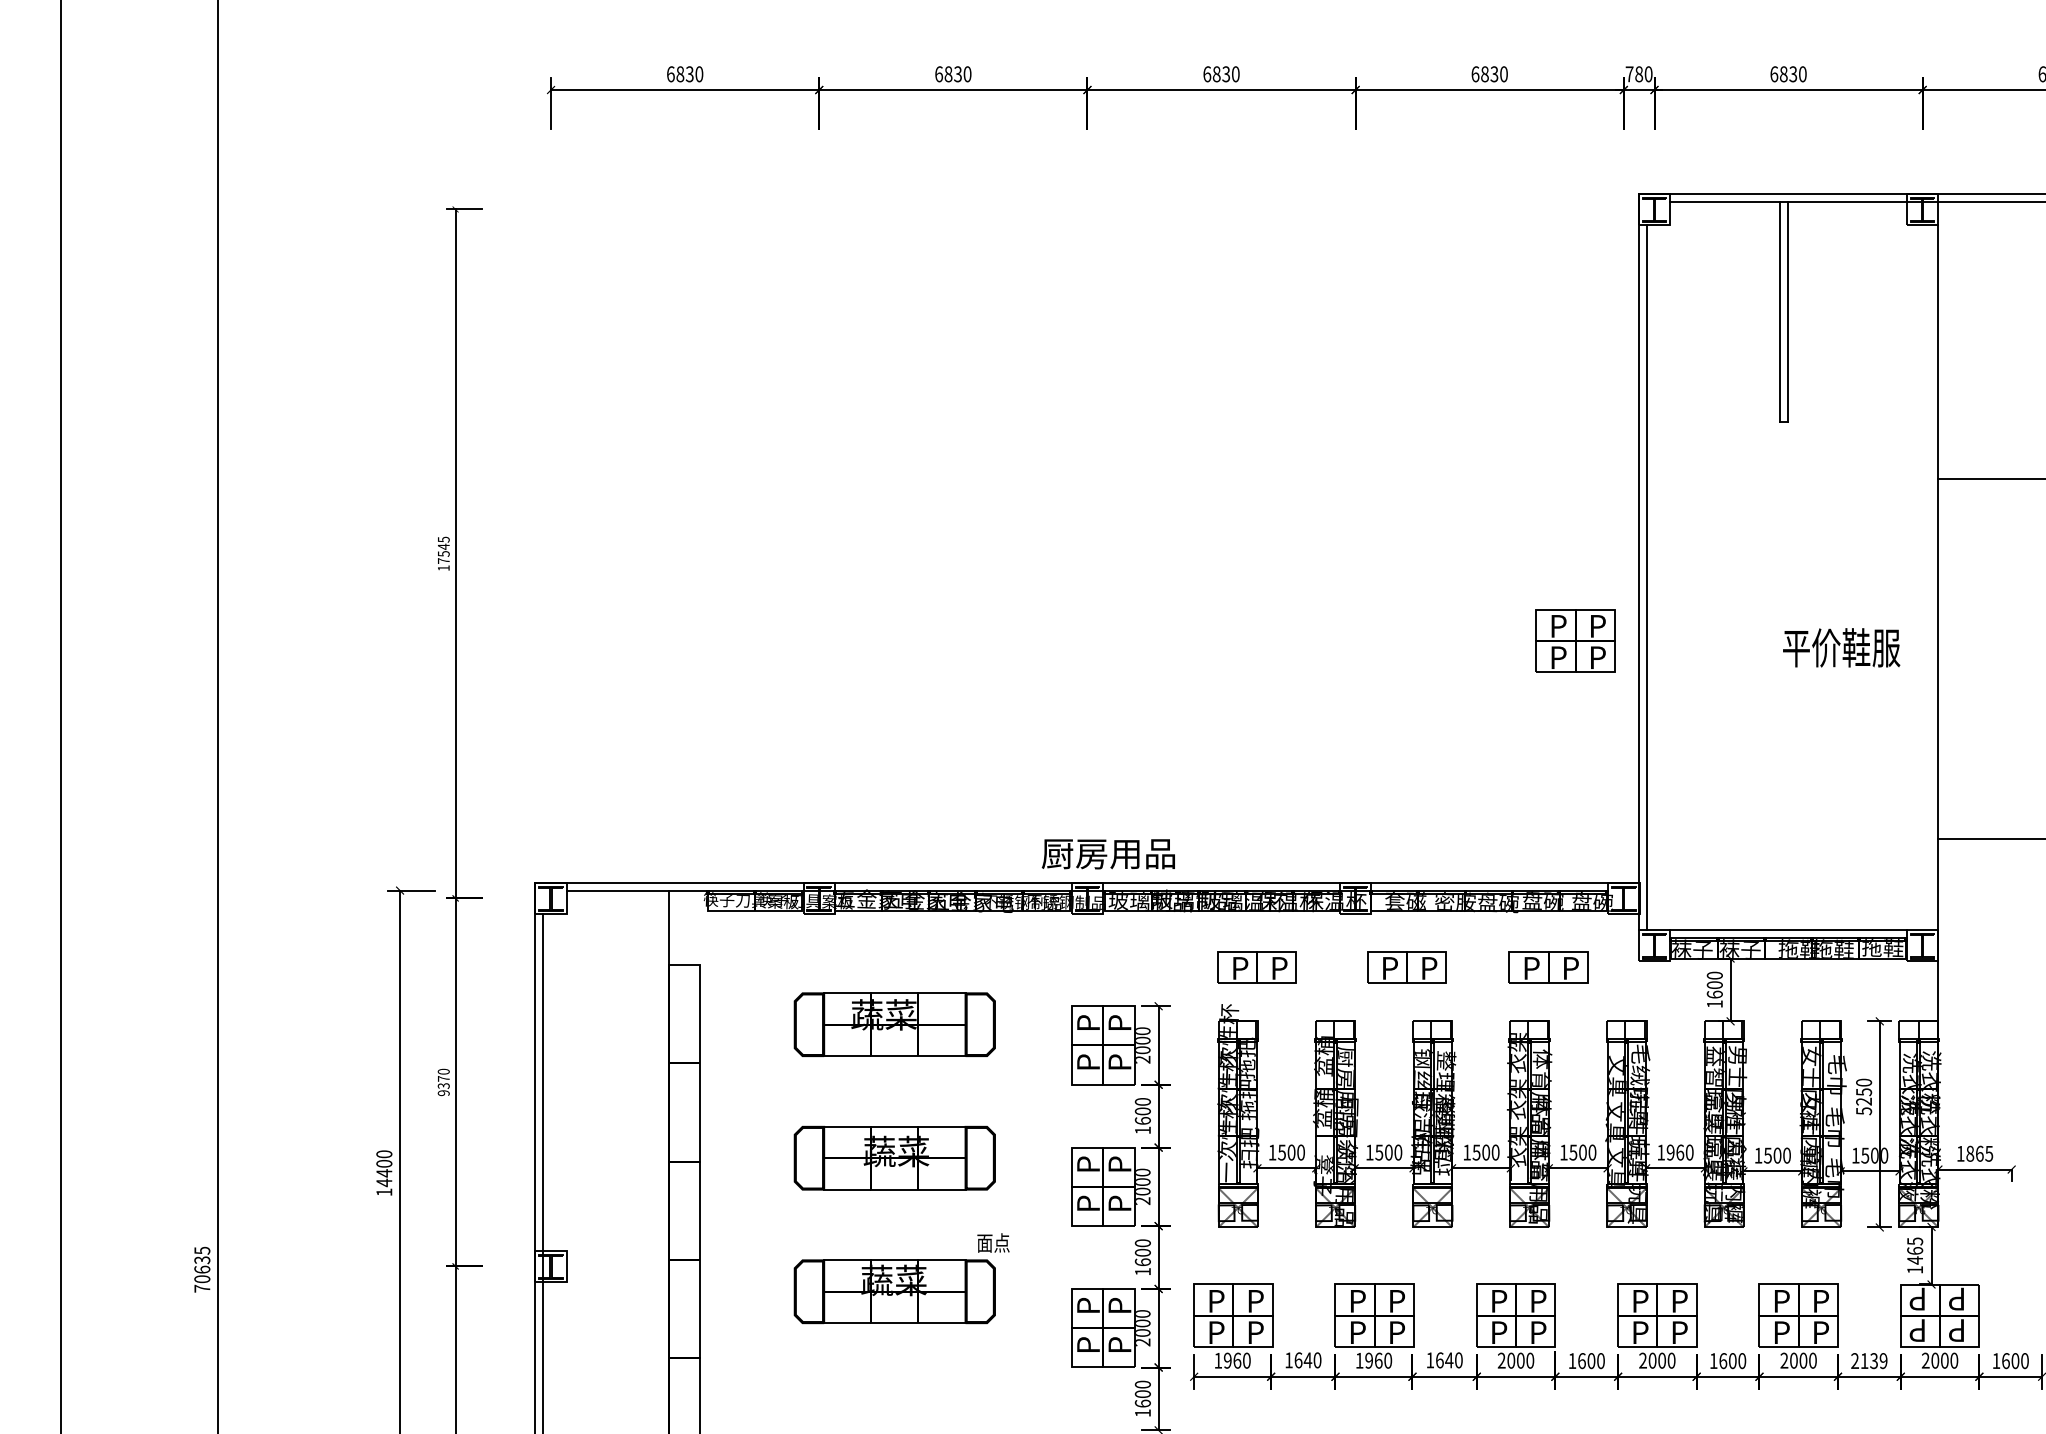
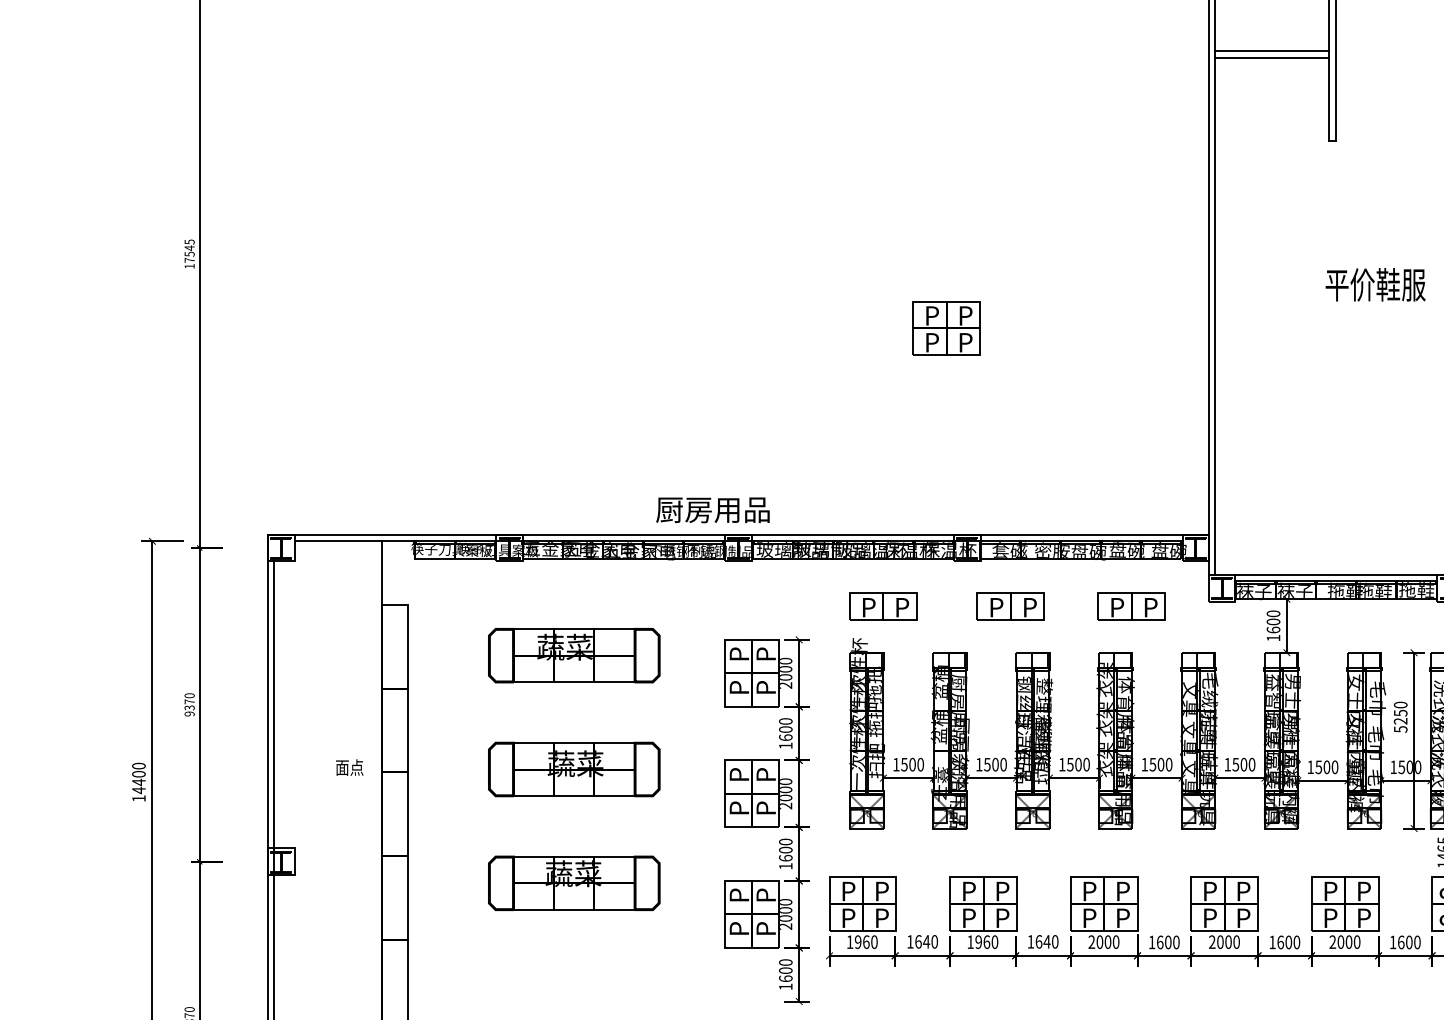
line: (1713, 315) -> (1272, 50), added
line: (1713, 323) -> (1272, 57), added
part: (1575, 640) -> (946, 328), moved
text: (1841, 647) -> (1375, 284), moved
text: (1107, 854) -> (712, 510), moved
text: (1675, 1152) -> (1239, 764), 1960 -> 1500
text: (993, 1242) -> (349, 767), moved
text: (1869, 1361) -> (1405, 942), 2139 -> 1600

